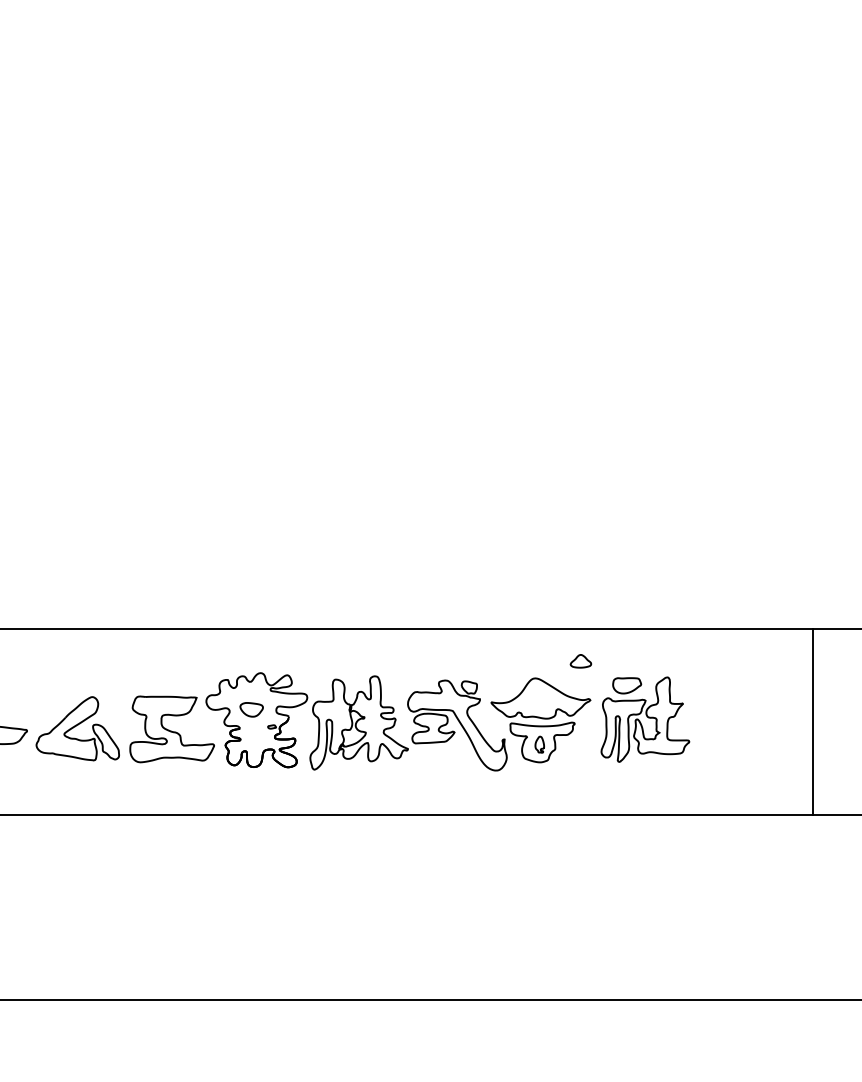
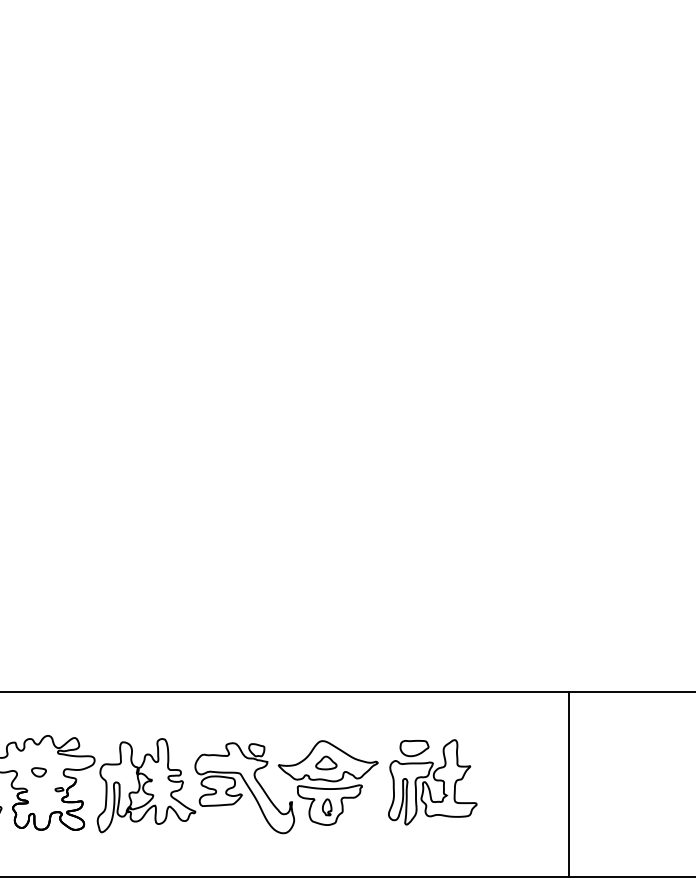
curve: (577, 658) -> (322, 760), moved
part: (251, 709) -> (38, 772), size x0.62
line: (813, 721) -> (569, 784), moved

